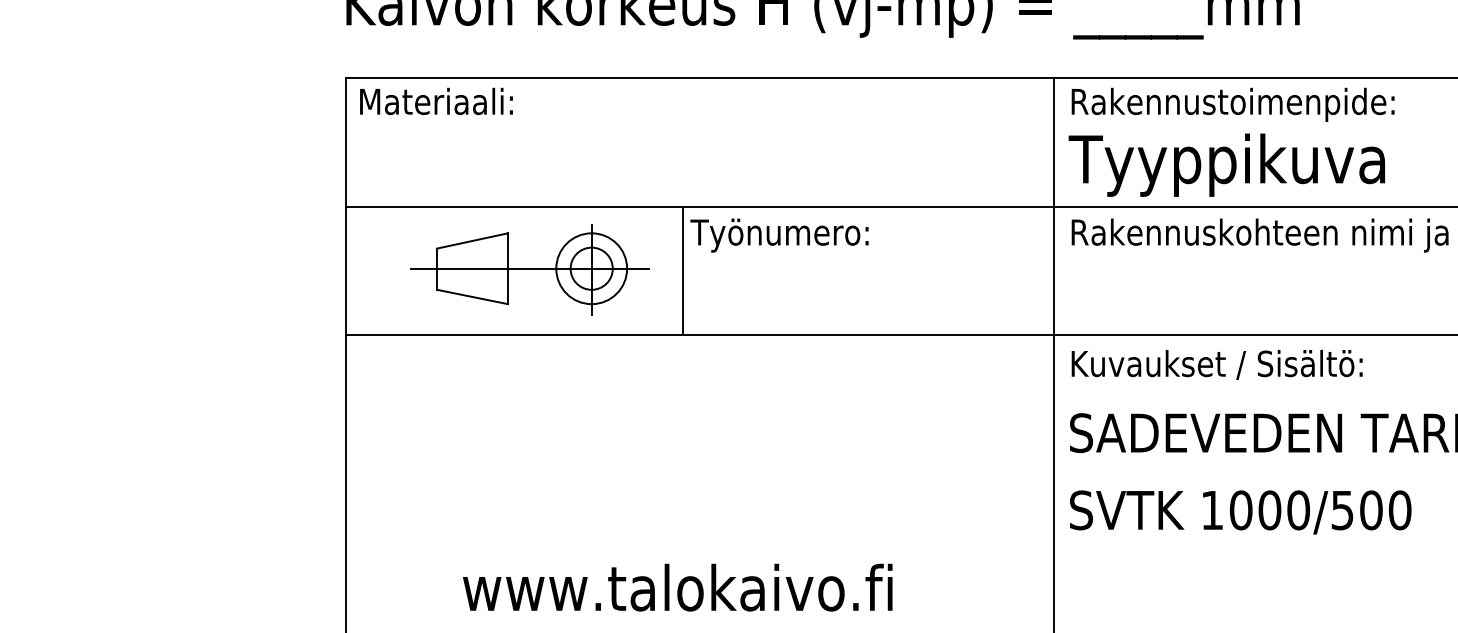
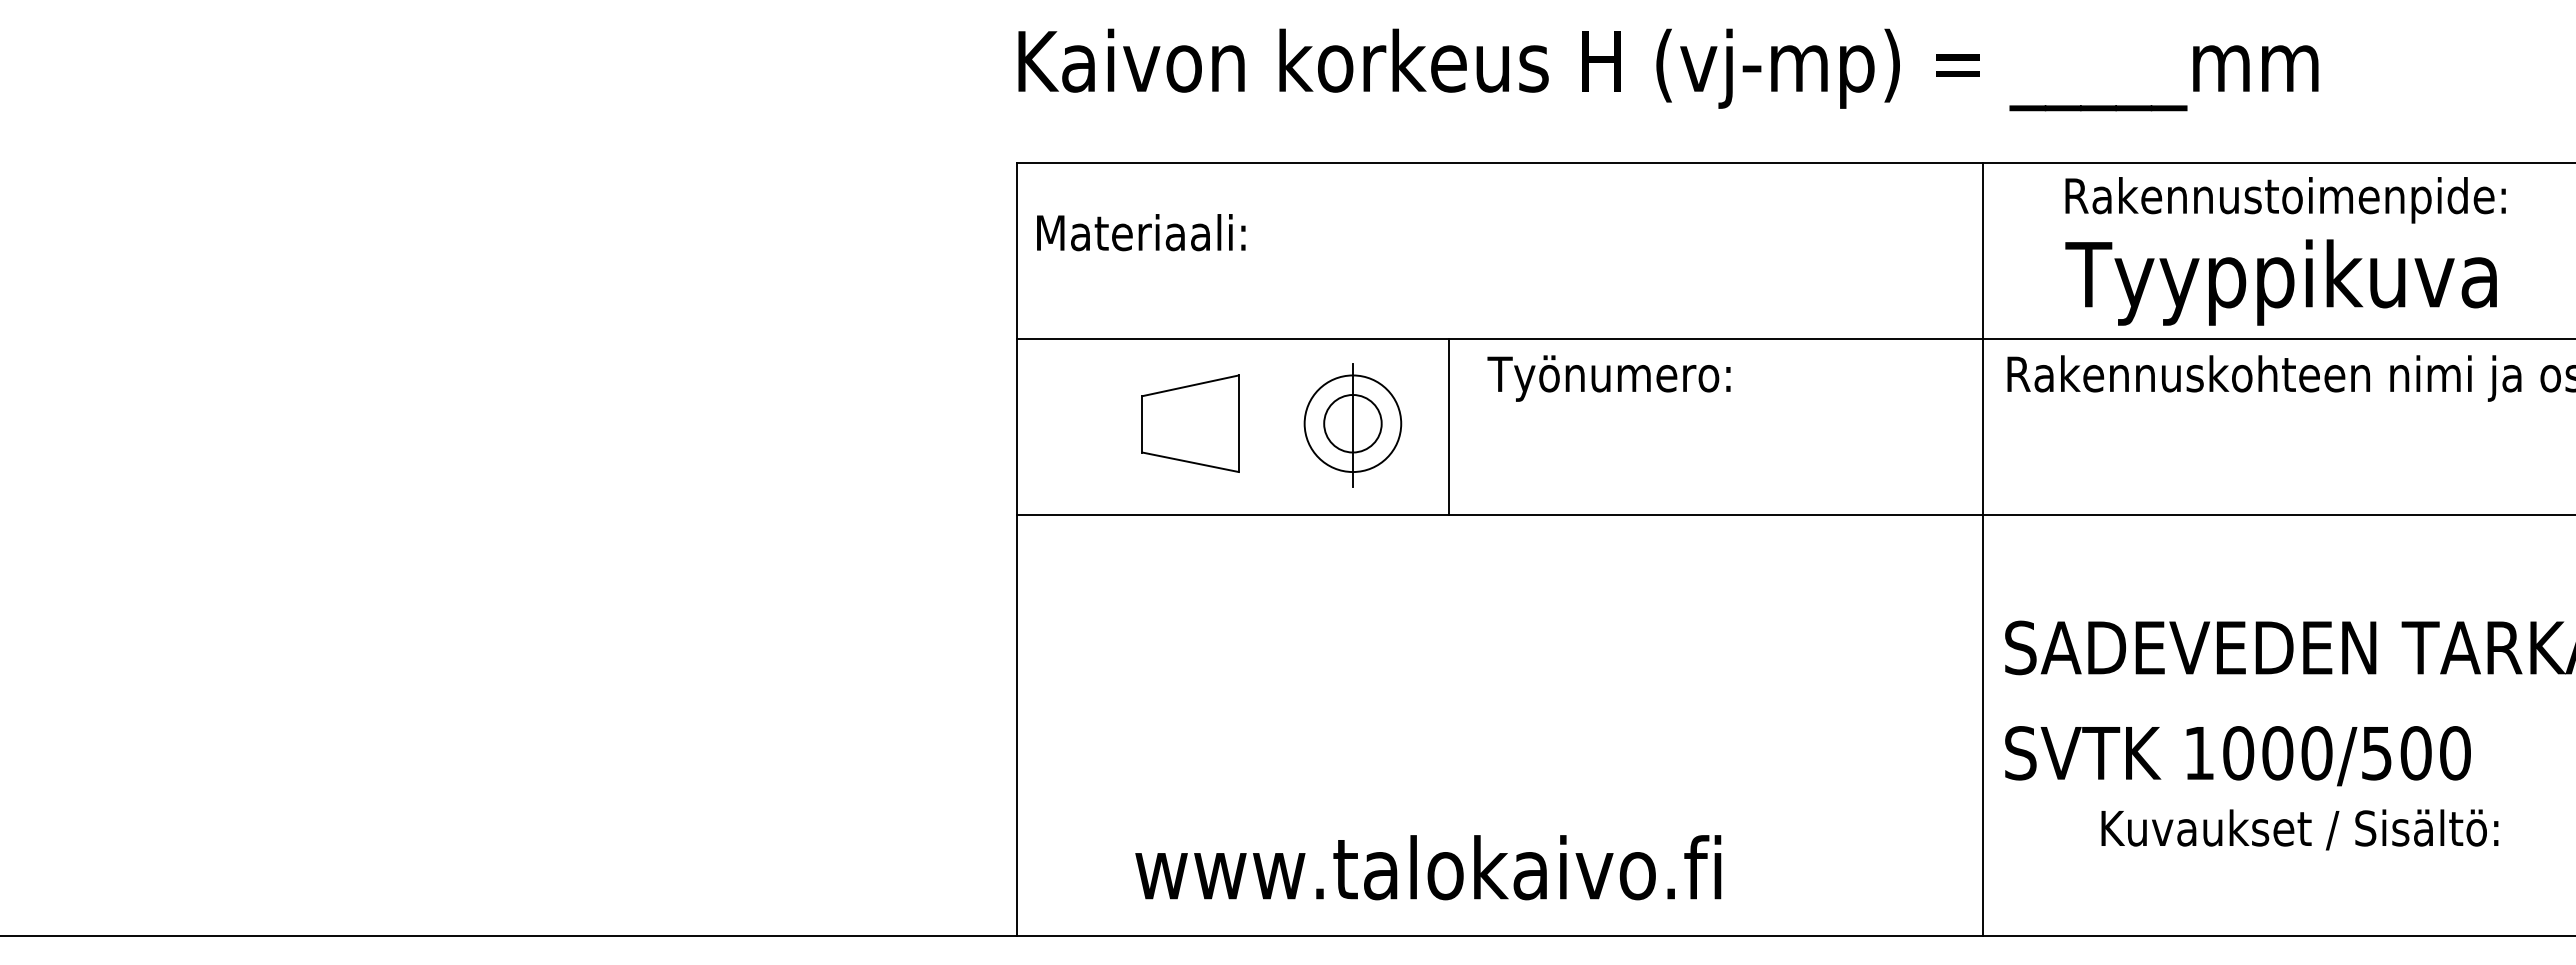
text: (436, 101) -> (1141, 232), moved
text: (1233, 105) -> (2285, 200), moved
text: (1226, 165) -> (2280, 282), moved
line: (529, 268) -> (1268, 423), removed
line: (683, 270) -> (1448, 426), moved
text: (1216, 364) -> (2299, 829), moved
text: (677, 587) -> (1428, 867), moved

